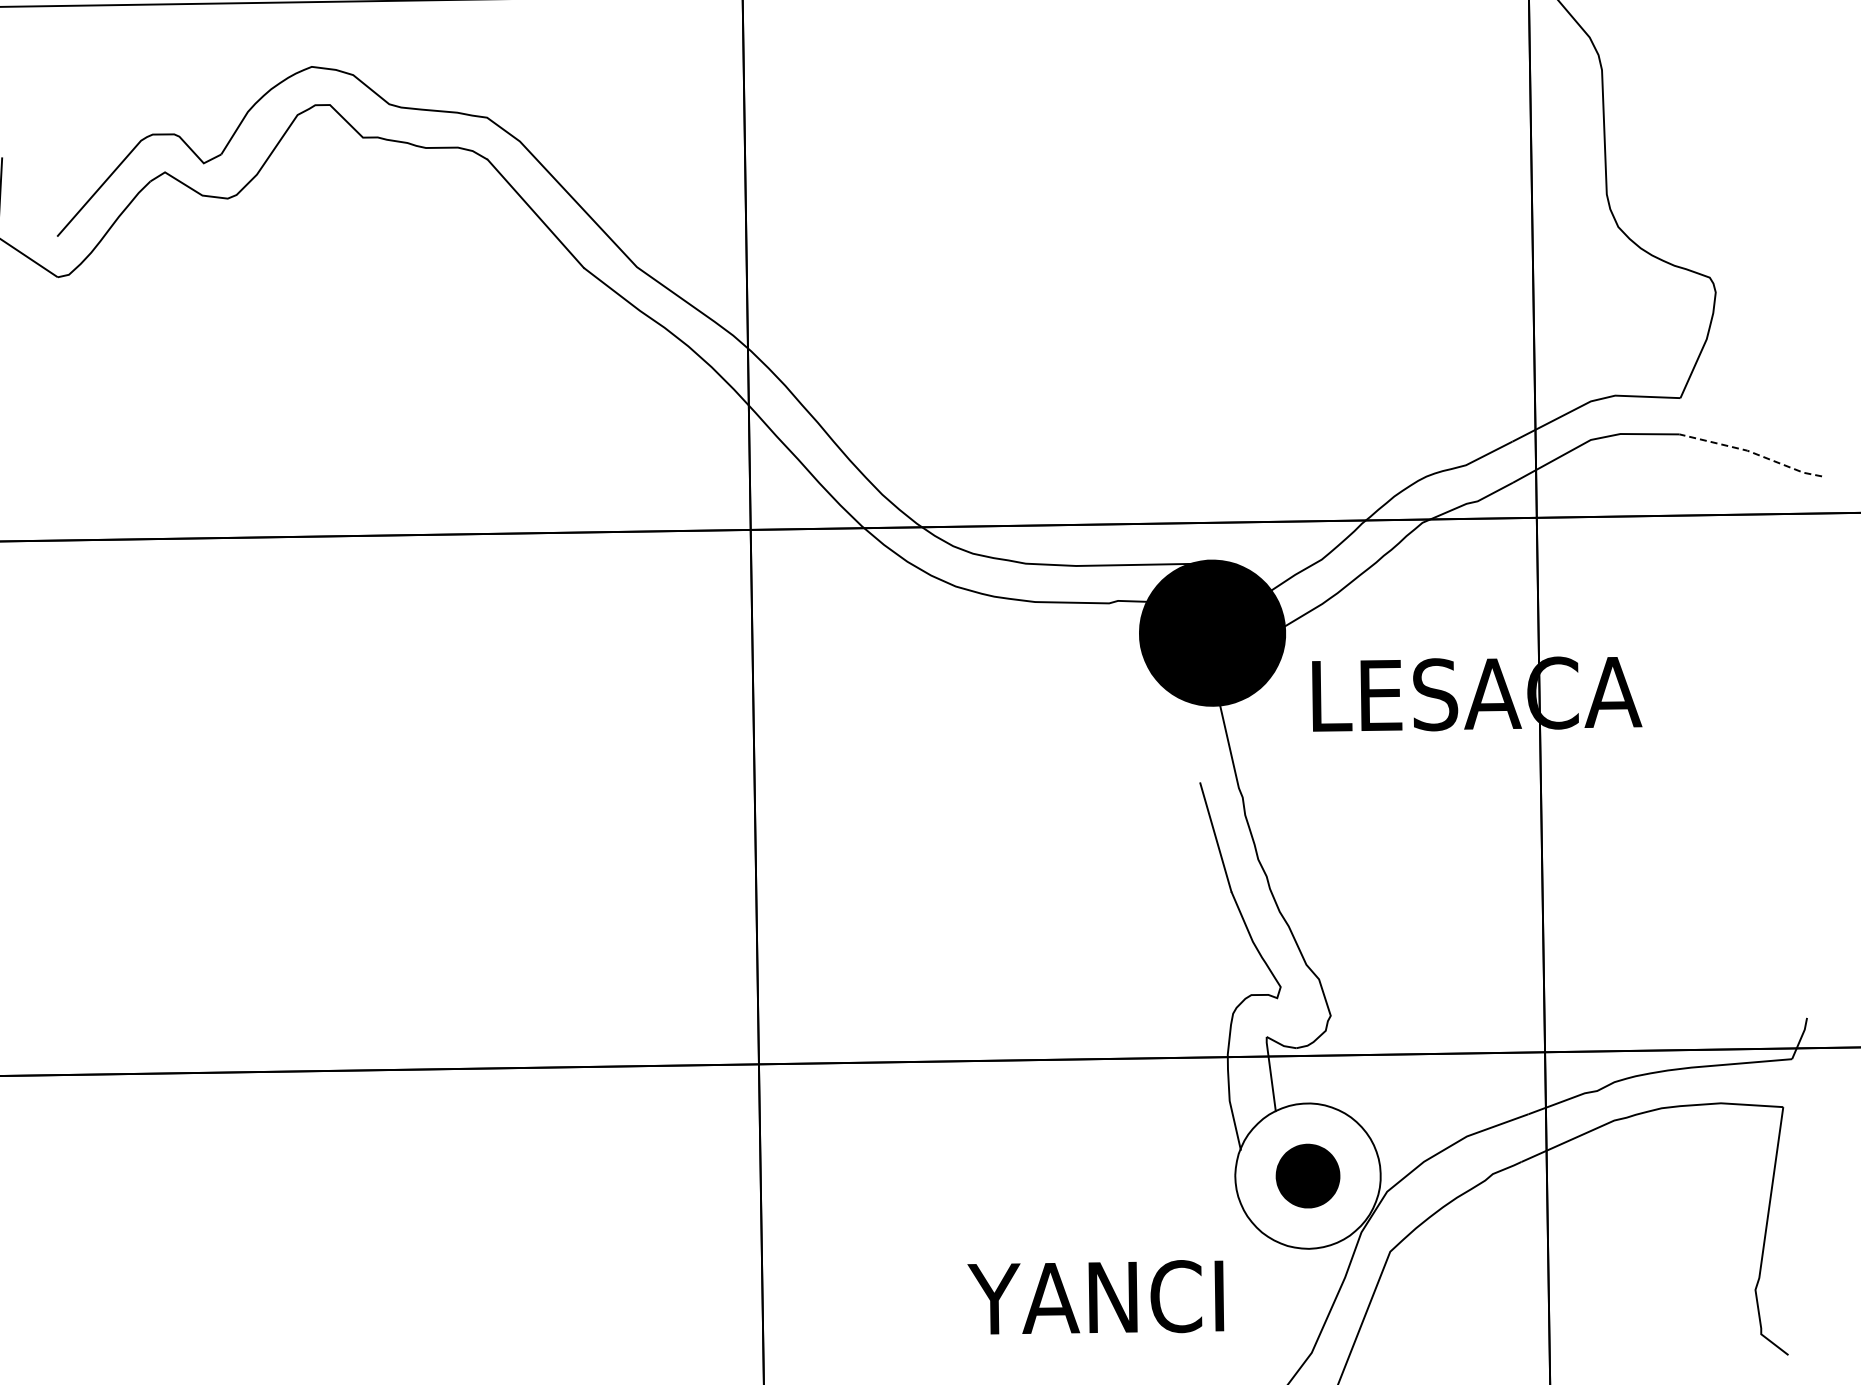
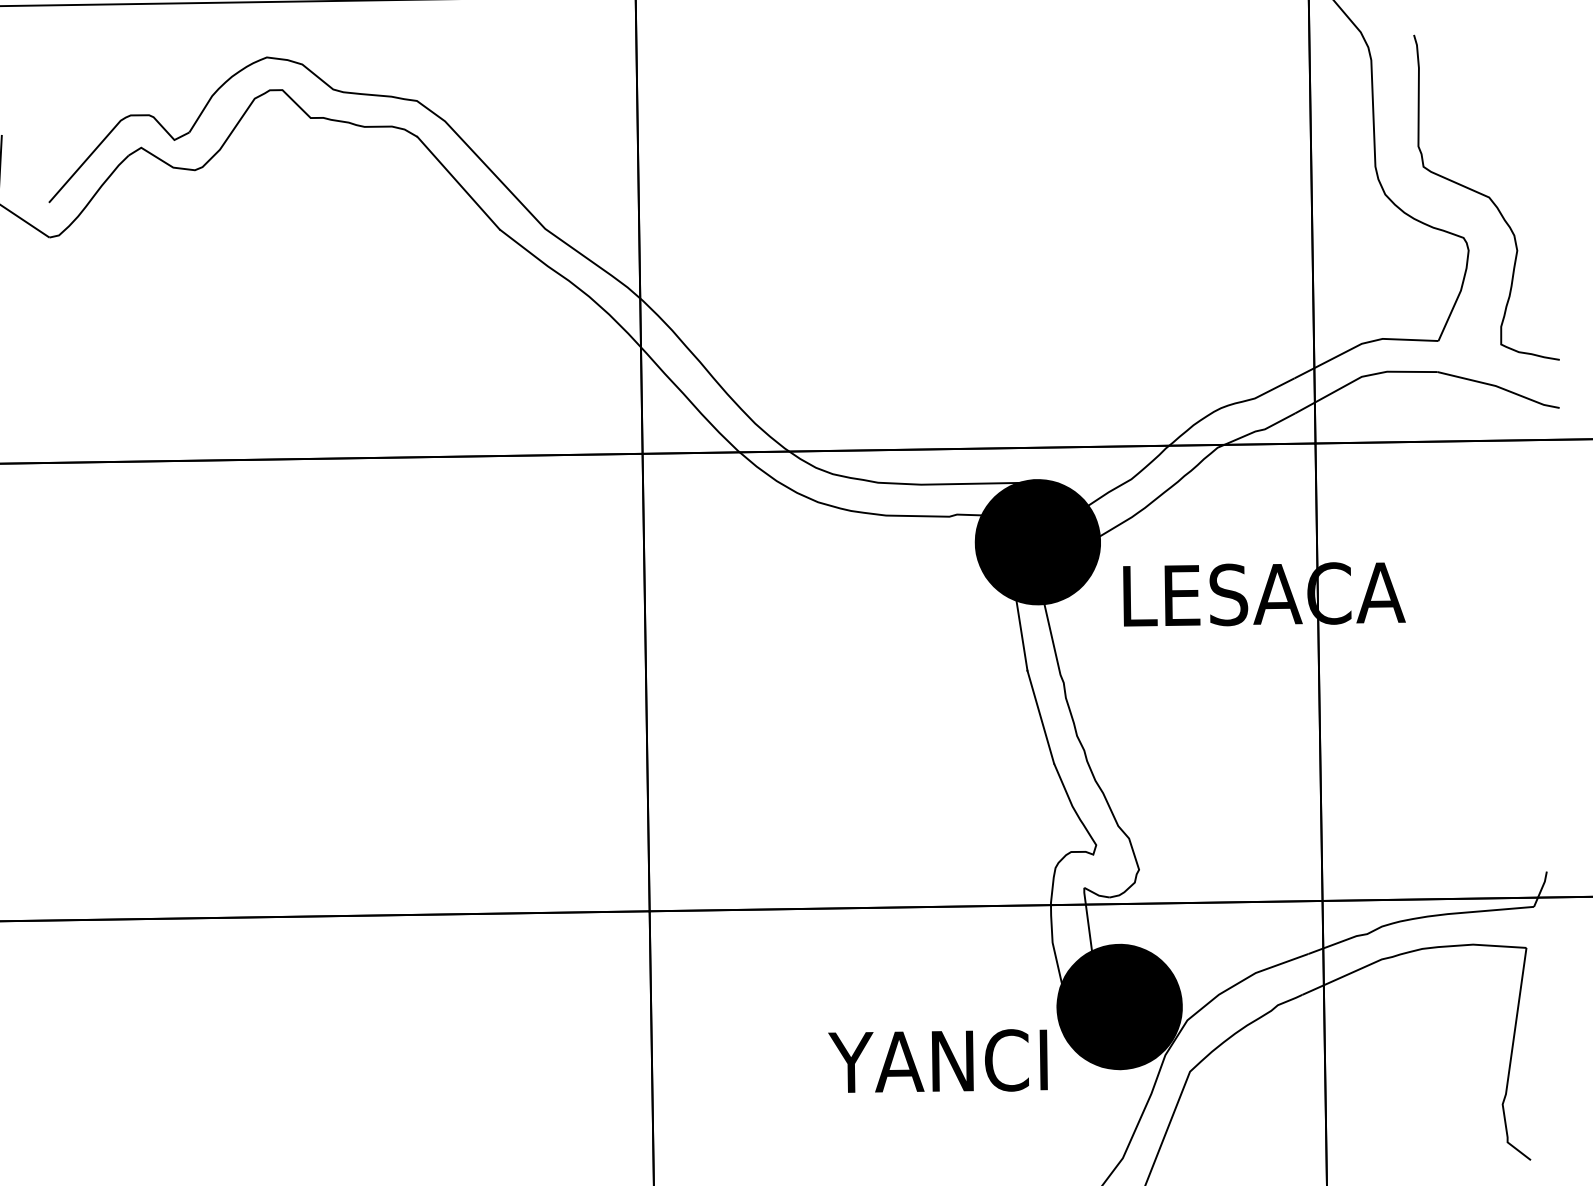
curve: (1736, 229) -> (1486, 196), added
line: (1752, 452) -> (1500, 387), dashed -> solid
line: (1193, 741) -> (1021, 634), added
fill: (1307, 1175) -> (1119, 1006), added
text: (1095, 1297) -> (937, 1061), moved

